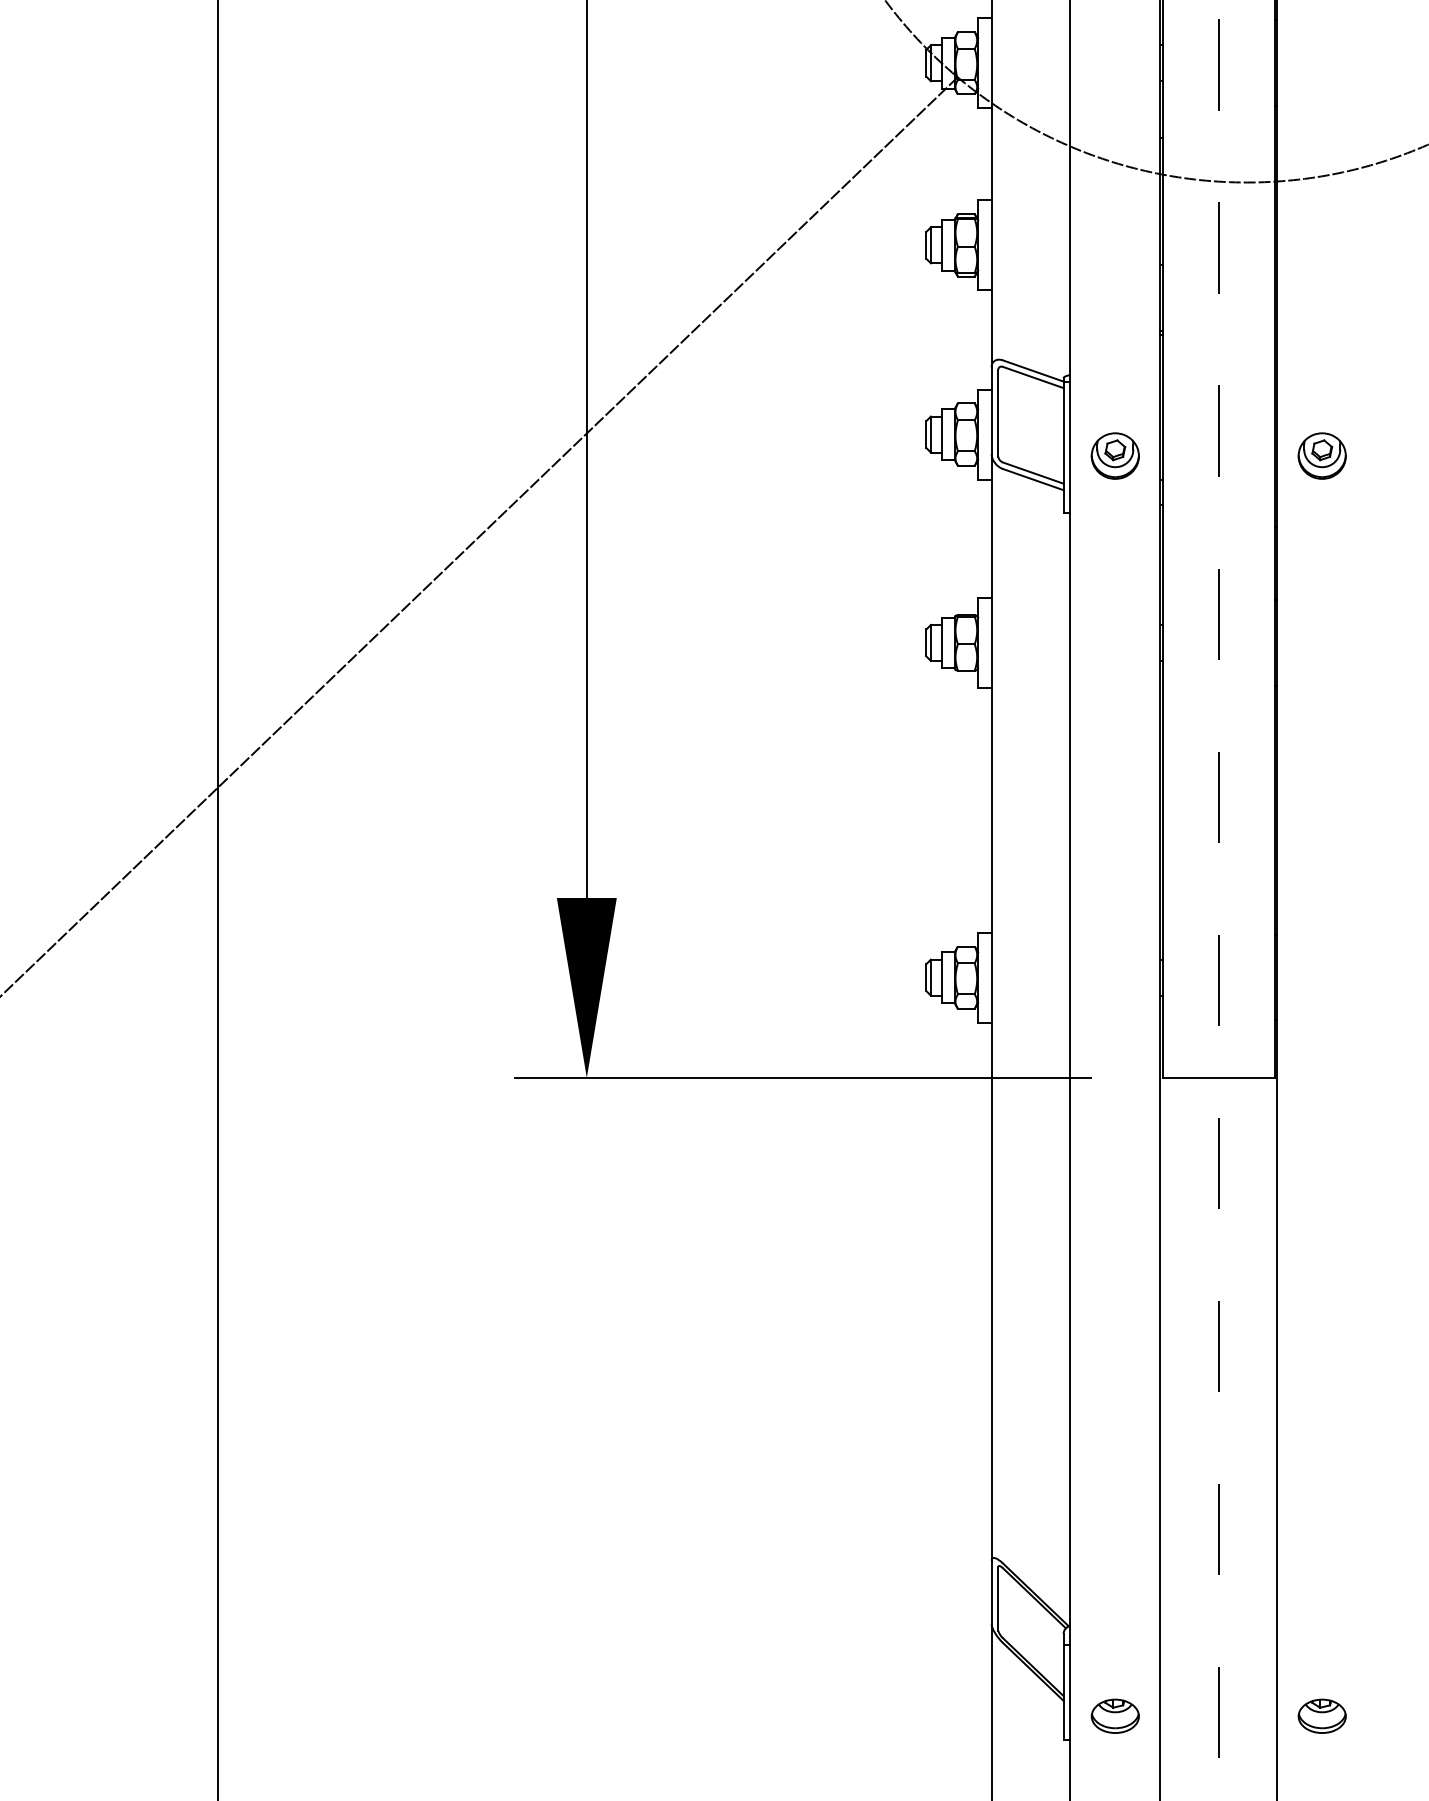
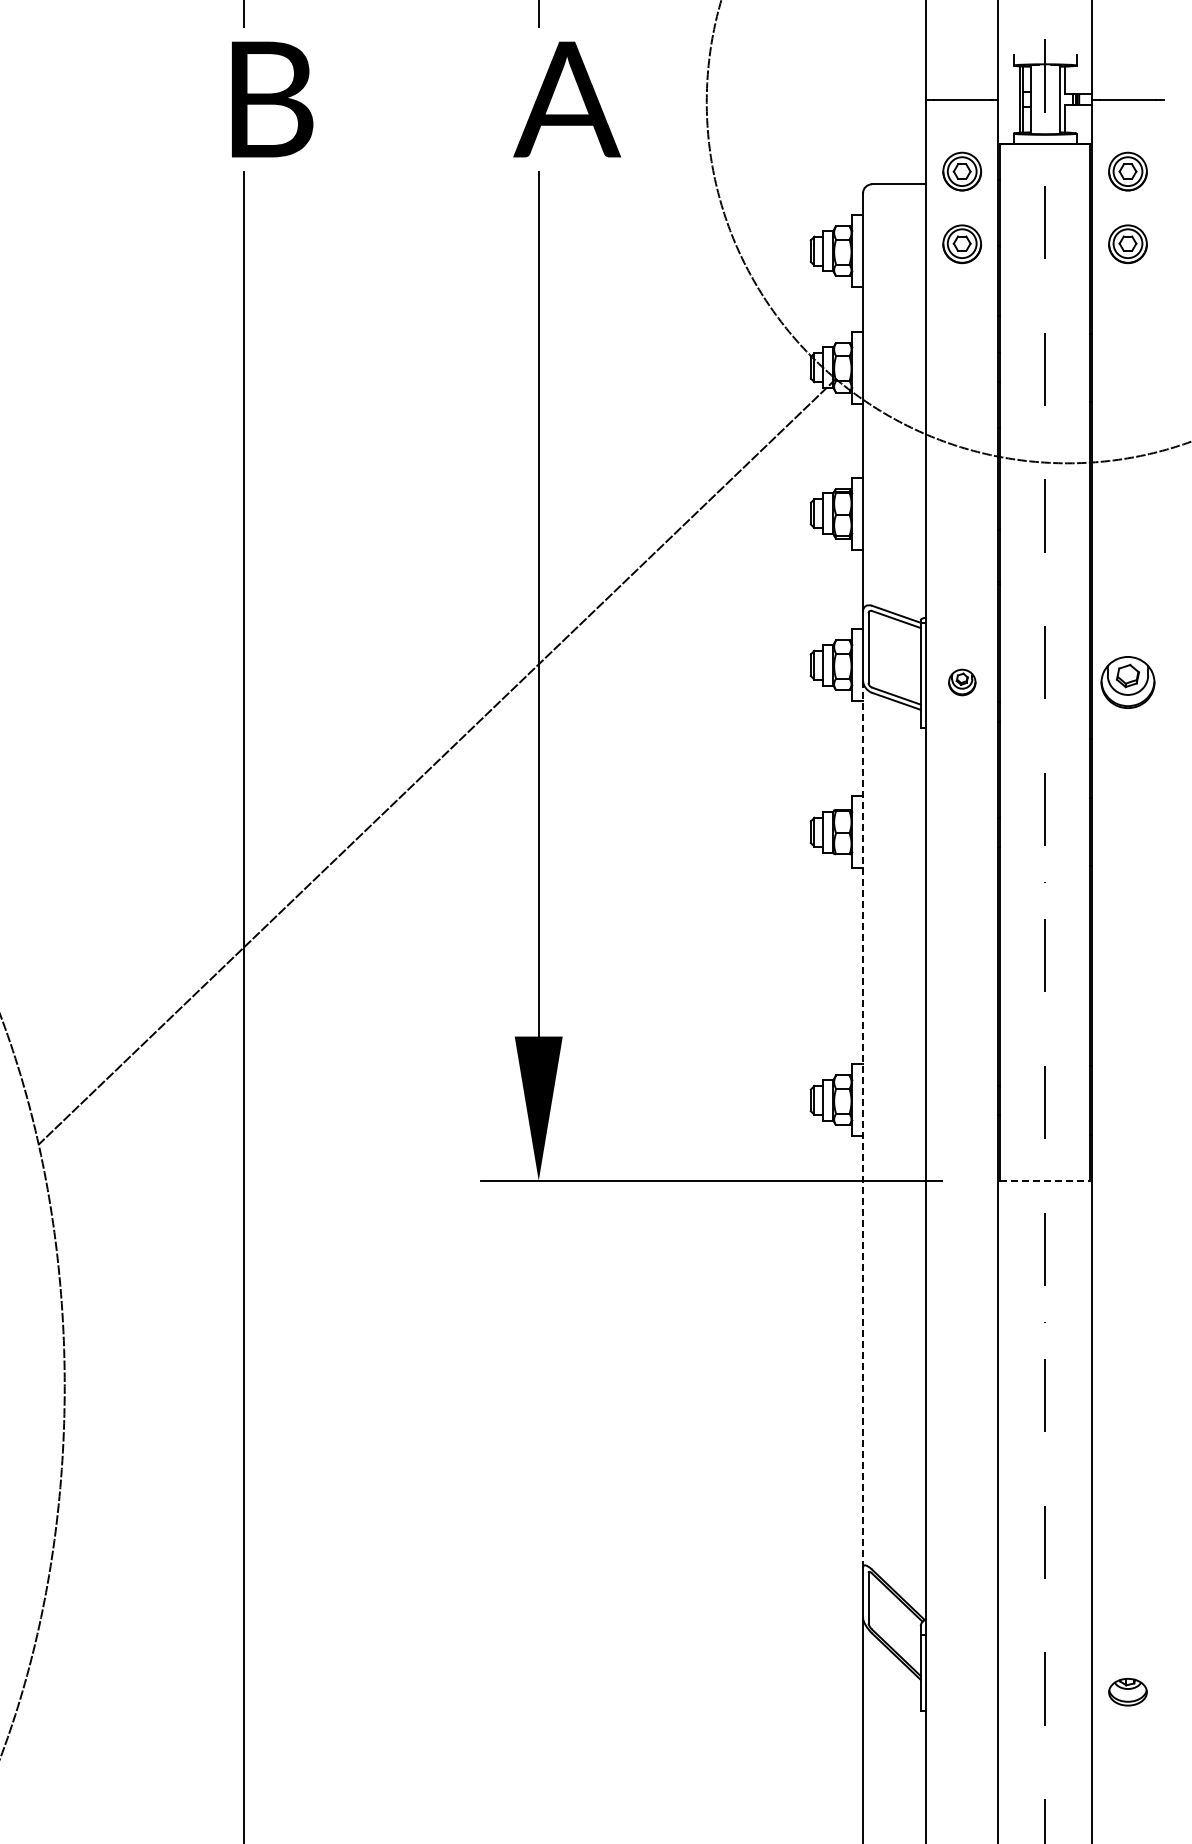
part: (1115, 456) -> (962, 682), size x0.7
part: (1321, 456) -> (1127, 682), size x1.4
line: (992, 1007) -> (863, 1124), solid -> dashed
line: (1219, 1077) -> (1045, 1180), solid -> dashed
part: (1114, 1716) -> (961, 1692), removed

